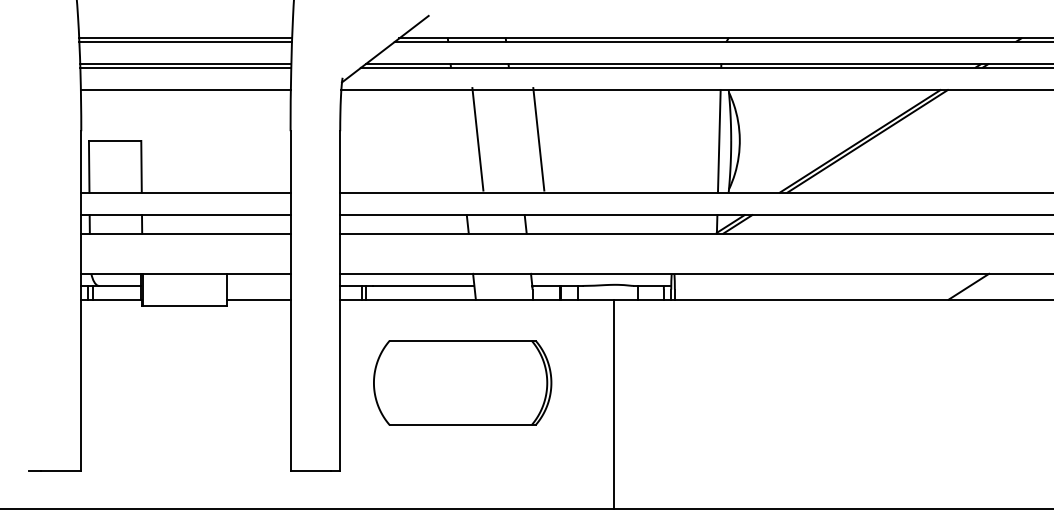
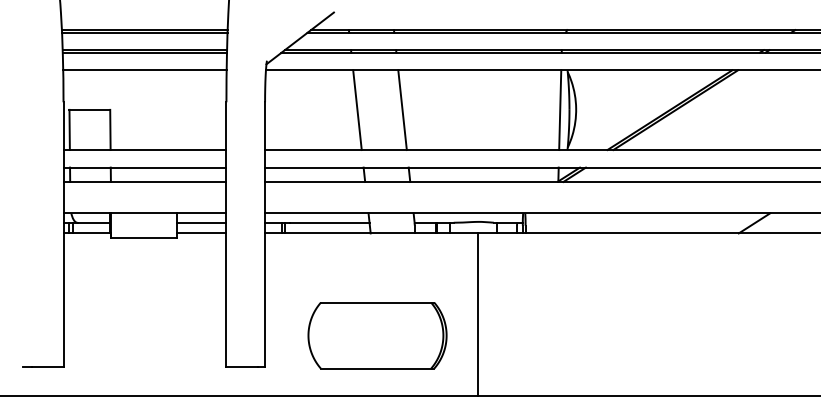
line: (477, 139) -> (357, 110), moved
line: (538, 139) -> (402, 110), moved
line: (258, 285) -> (201, 222), added
part: (462, 382) -> (377, 335), moved

